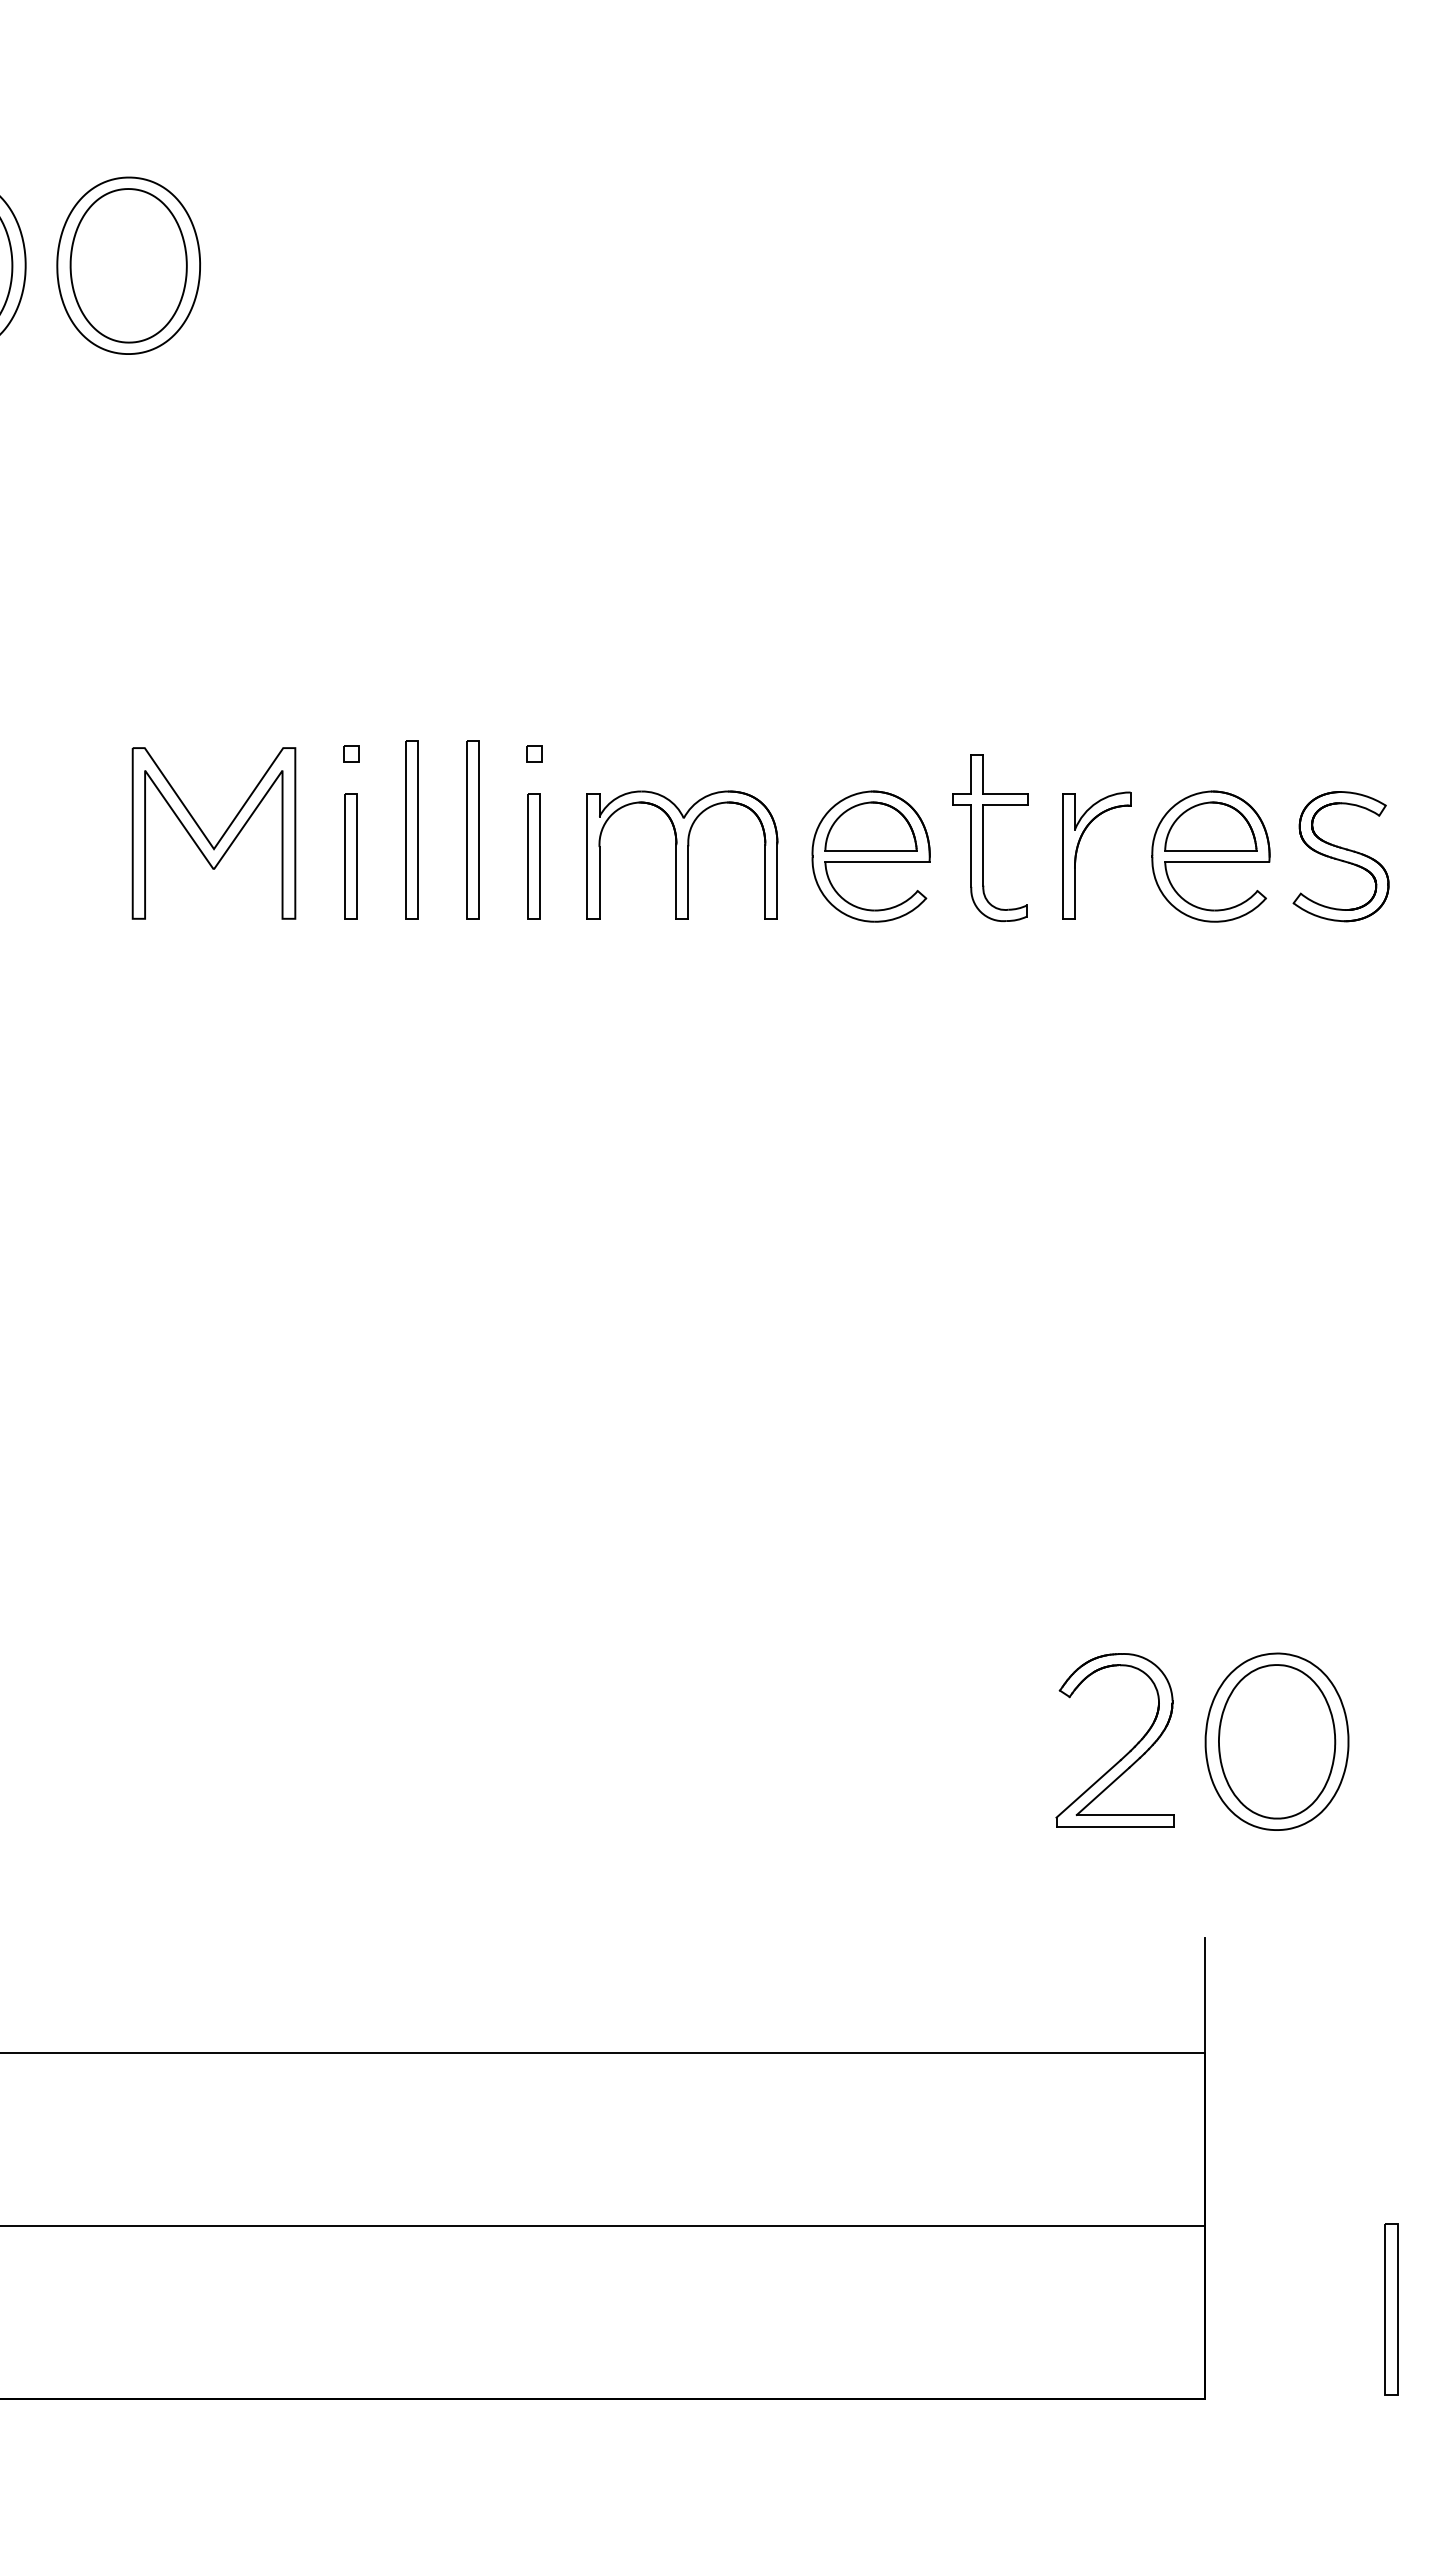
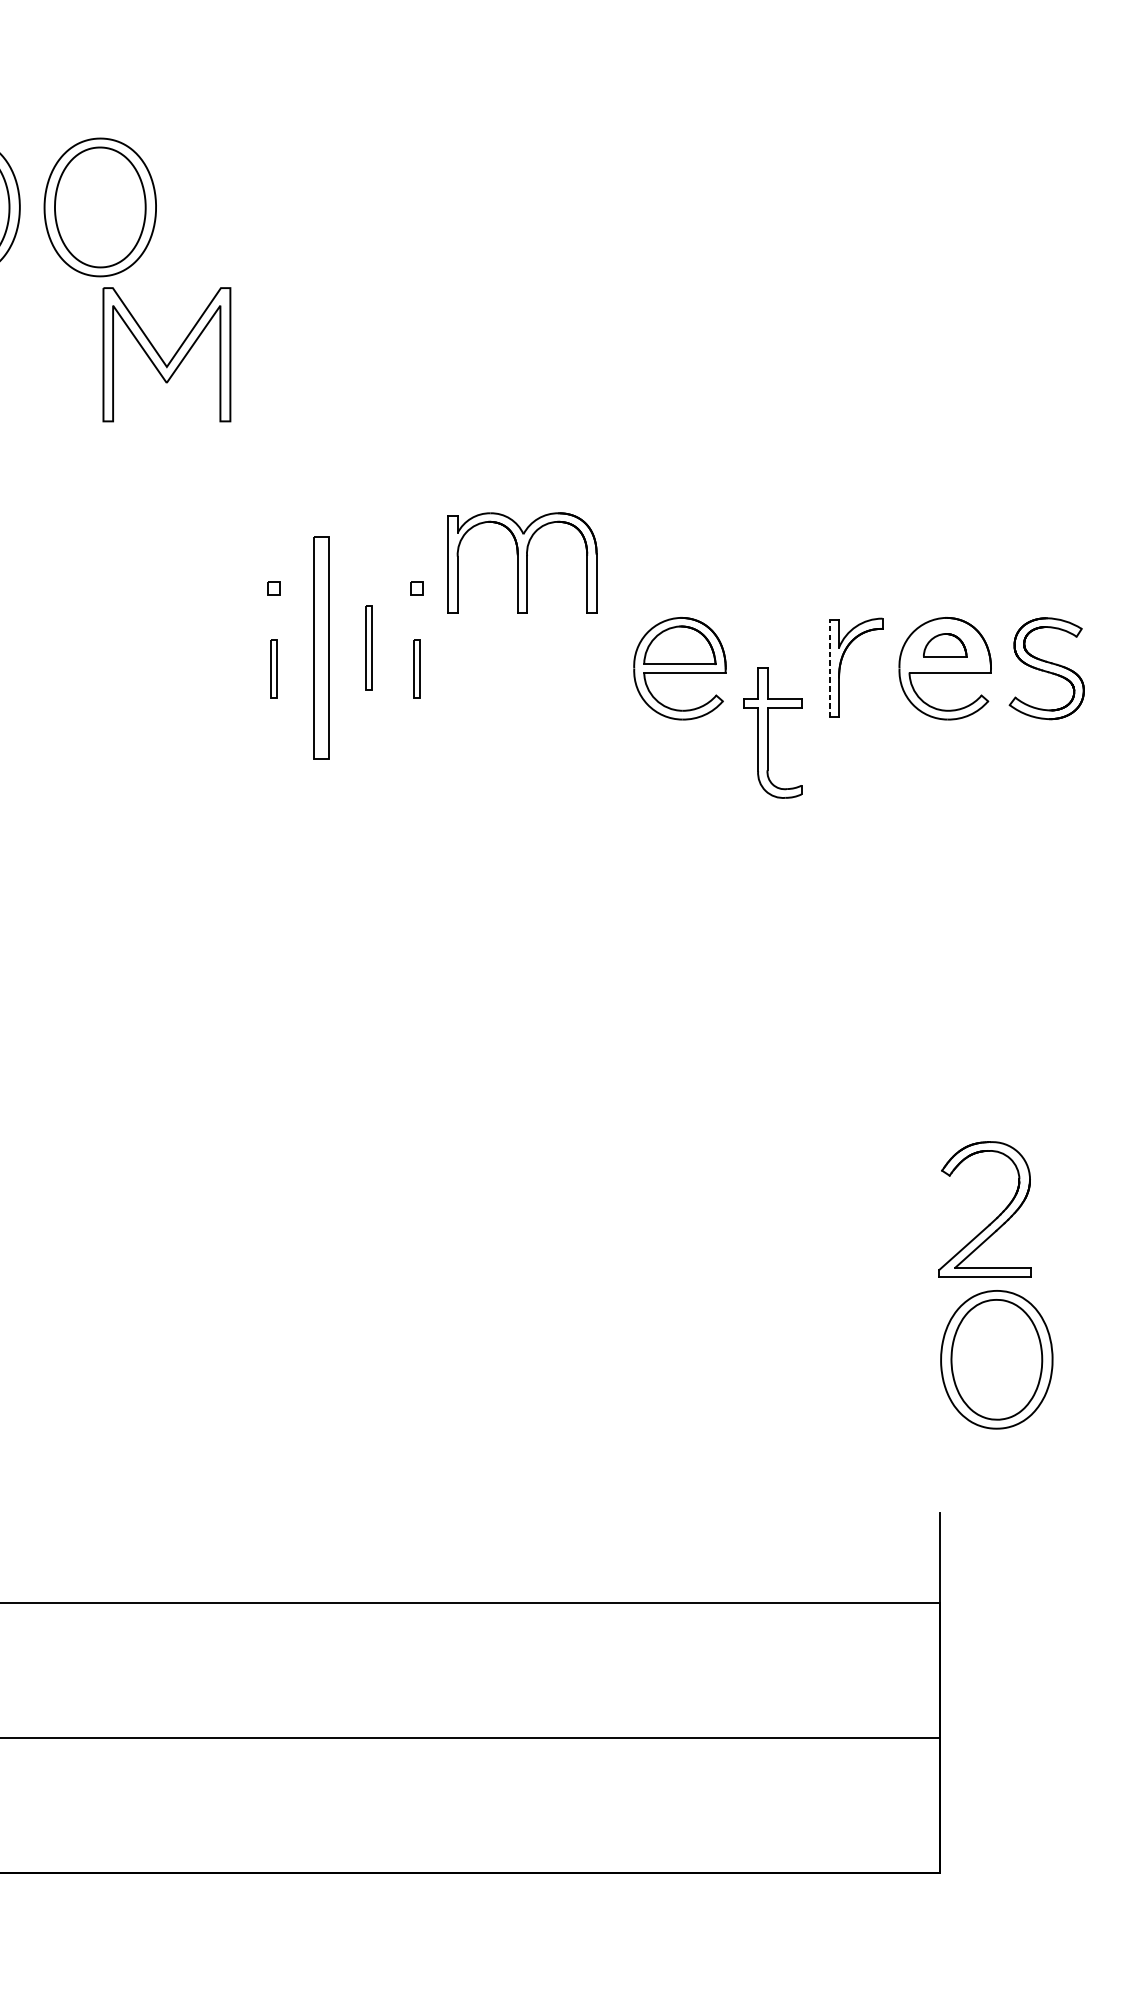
part: (1210, 826) -> (944, 645), size x0.6
part: (411, 829) -> (321, 647), size x1.6
part: (472, 829) -> (368, 647), size x0.6
part: (207, 837) -> (161, 357), moved
part: (983, 837) -> (767, 732), moved
part: (682, 854) -> (522, 562), moved
part: (350, 856) -> (273, 668), size x0.6
part: (533, 856) -> (416, 668), size x0.6
line: (1062, 856) -> (829, 668), solid -> dashed
part: (1127, 1752) -> (994, 1219), moved
part: (1391, 2309) -> (1086, 1802), removed

